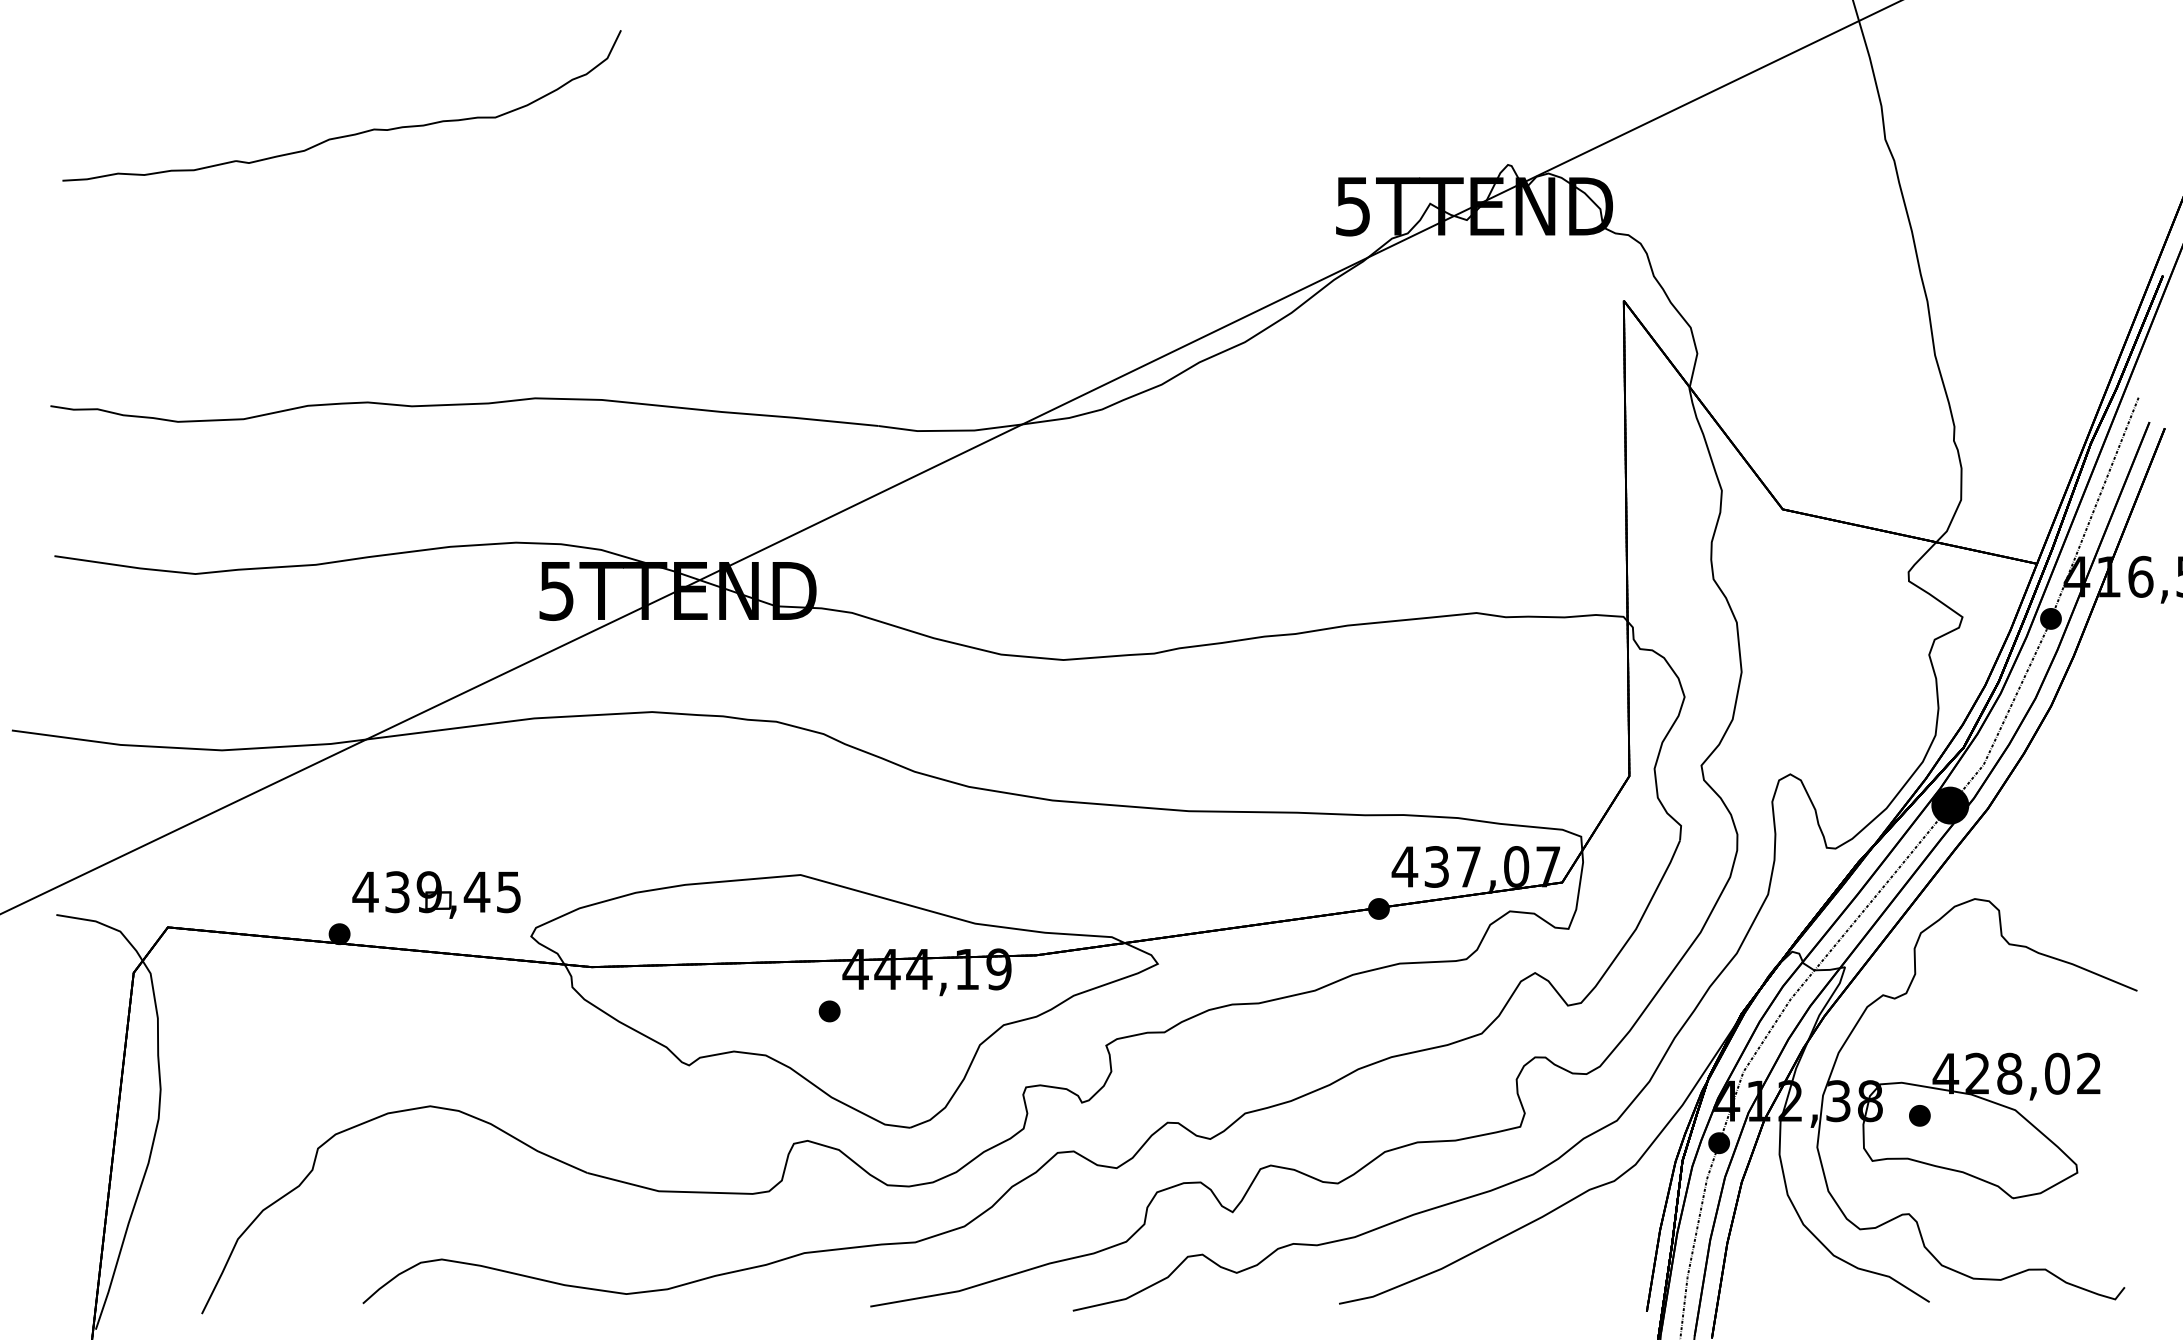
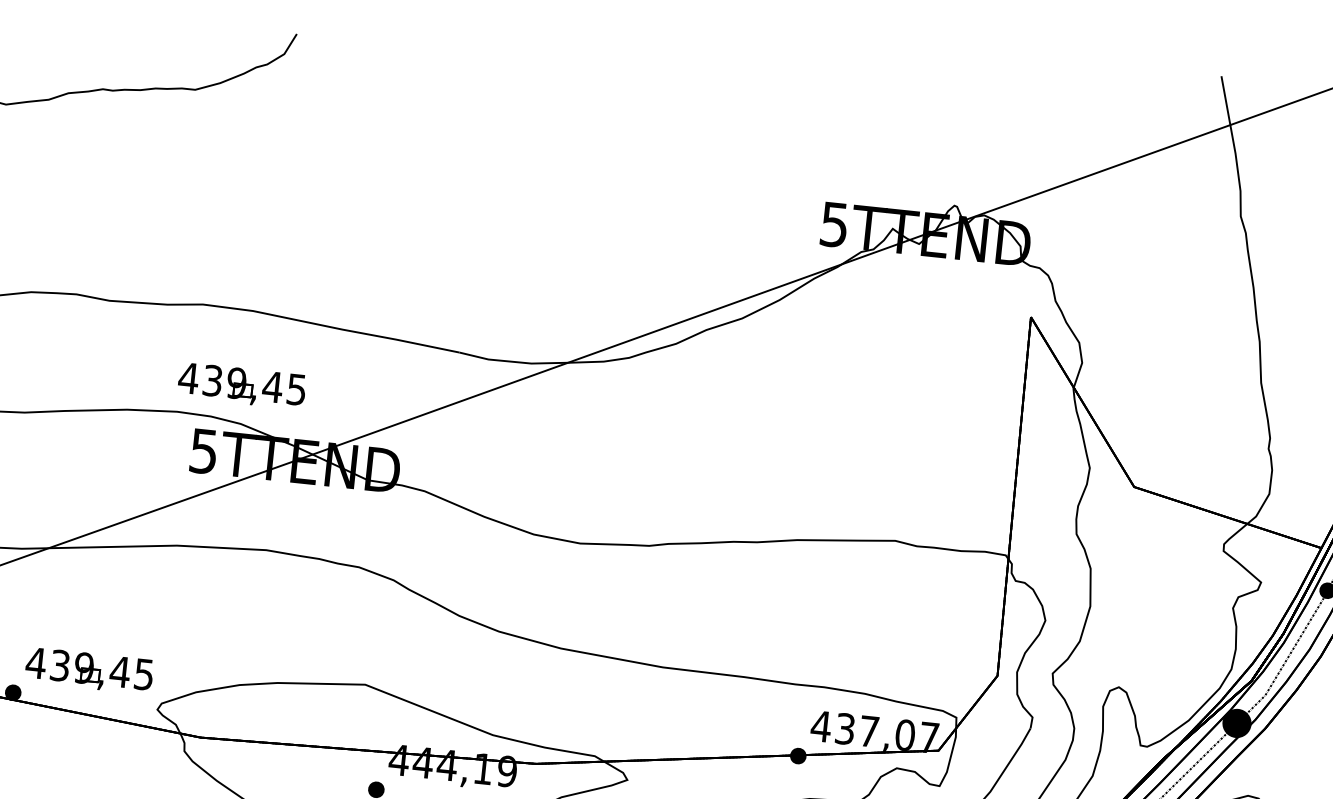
part: (597, 499) -> (241, 385), added

